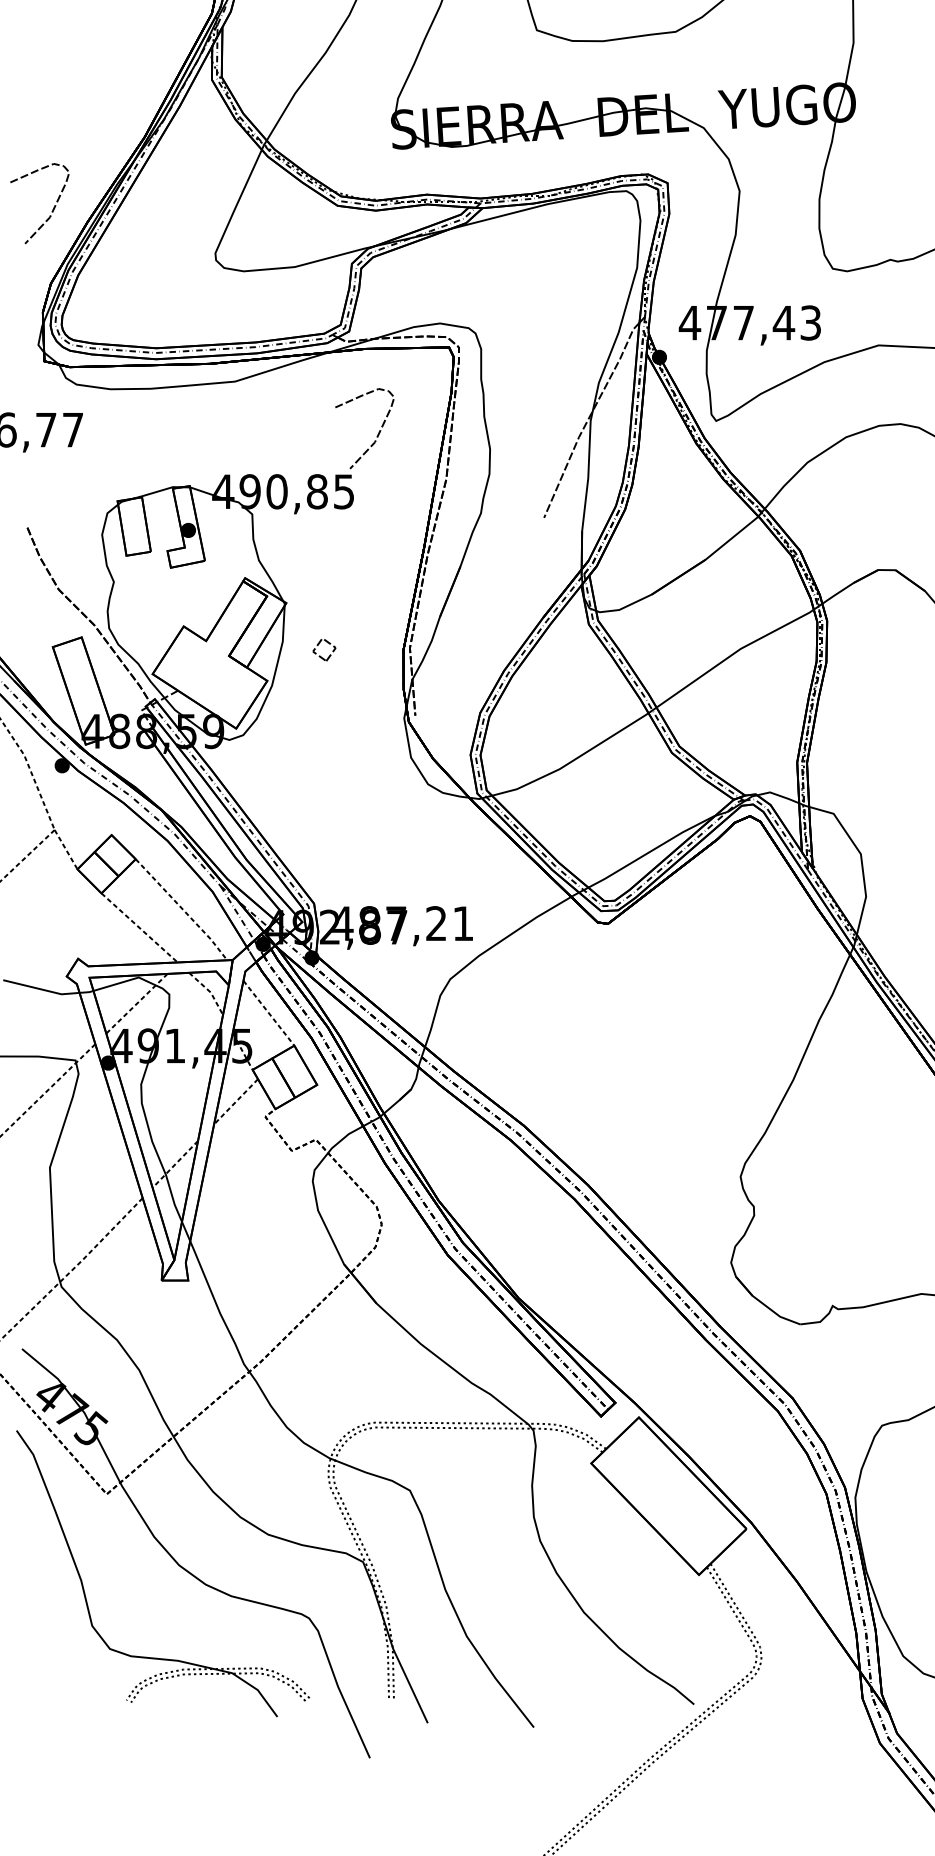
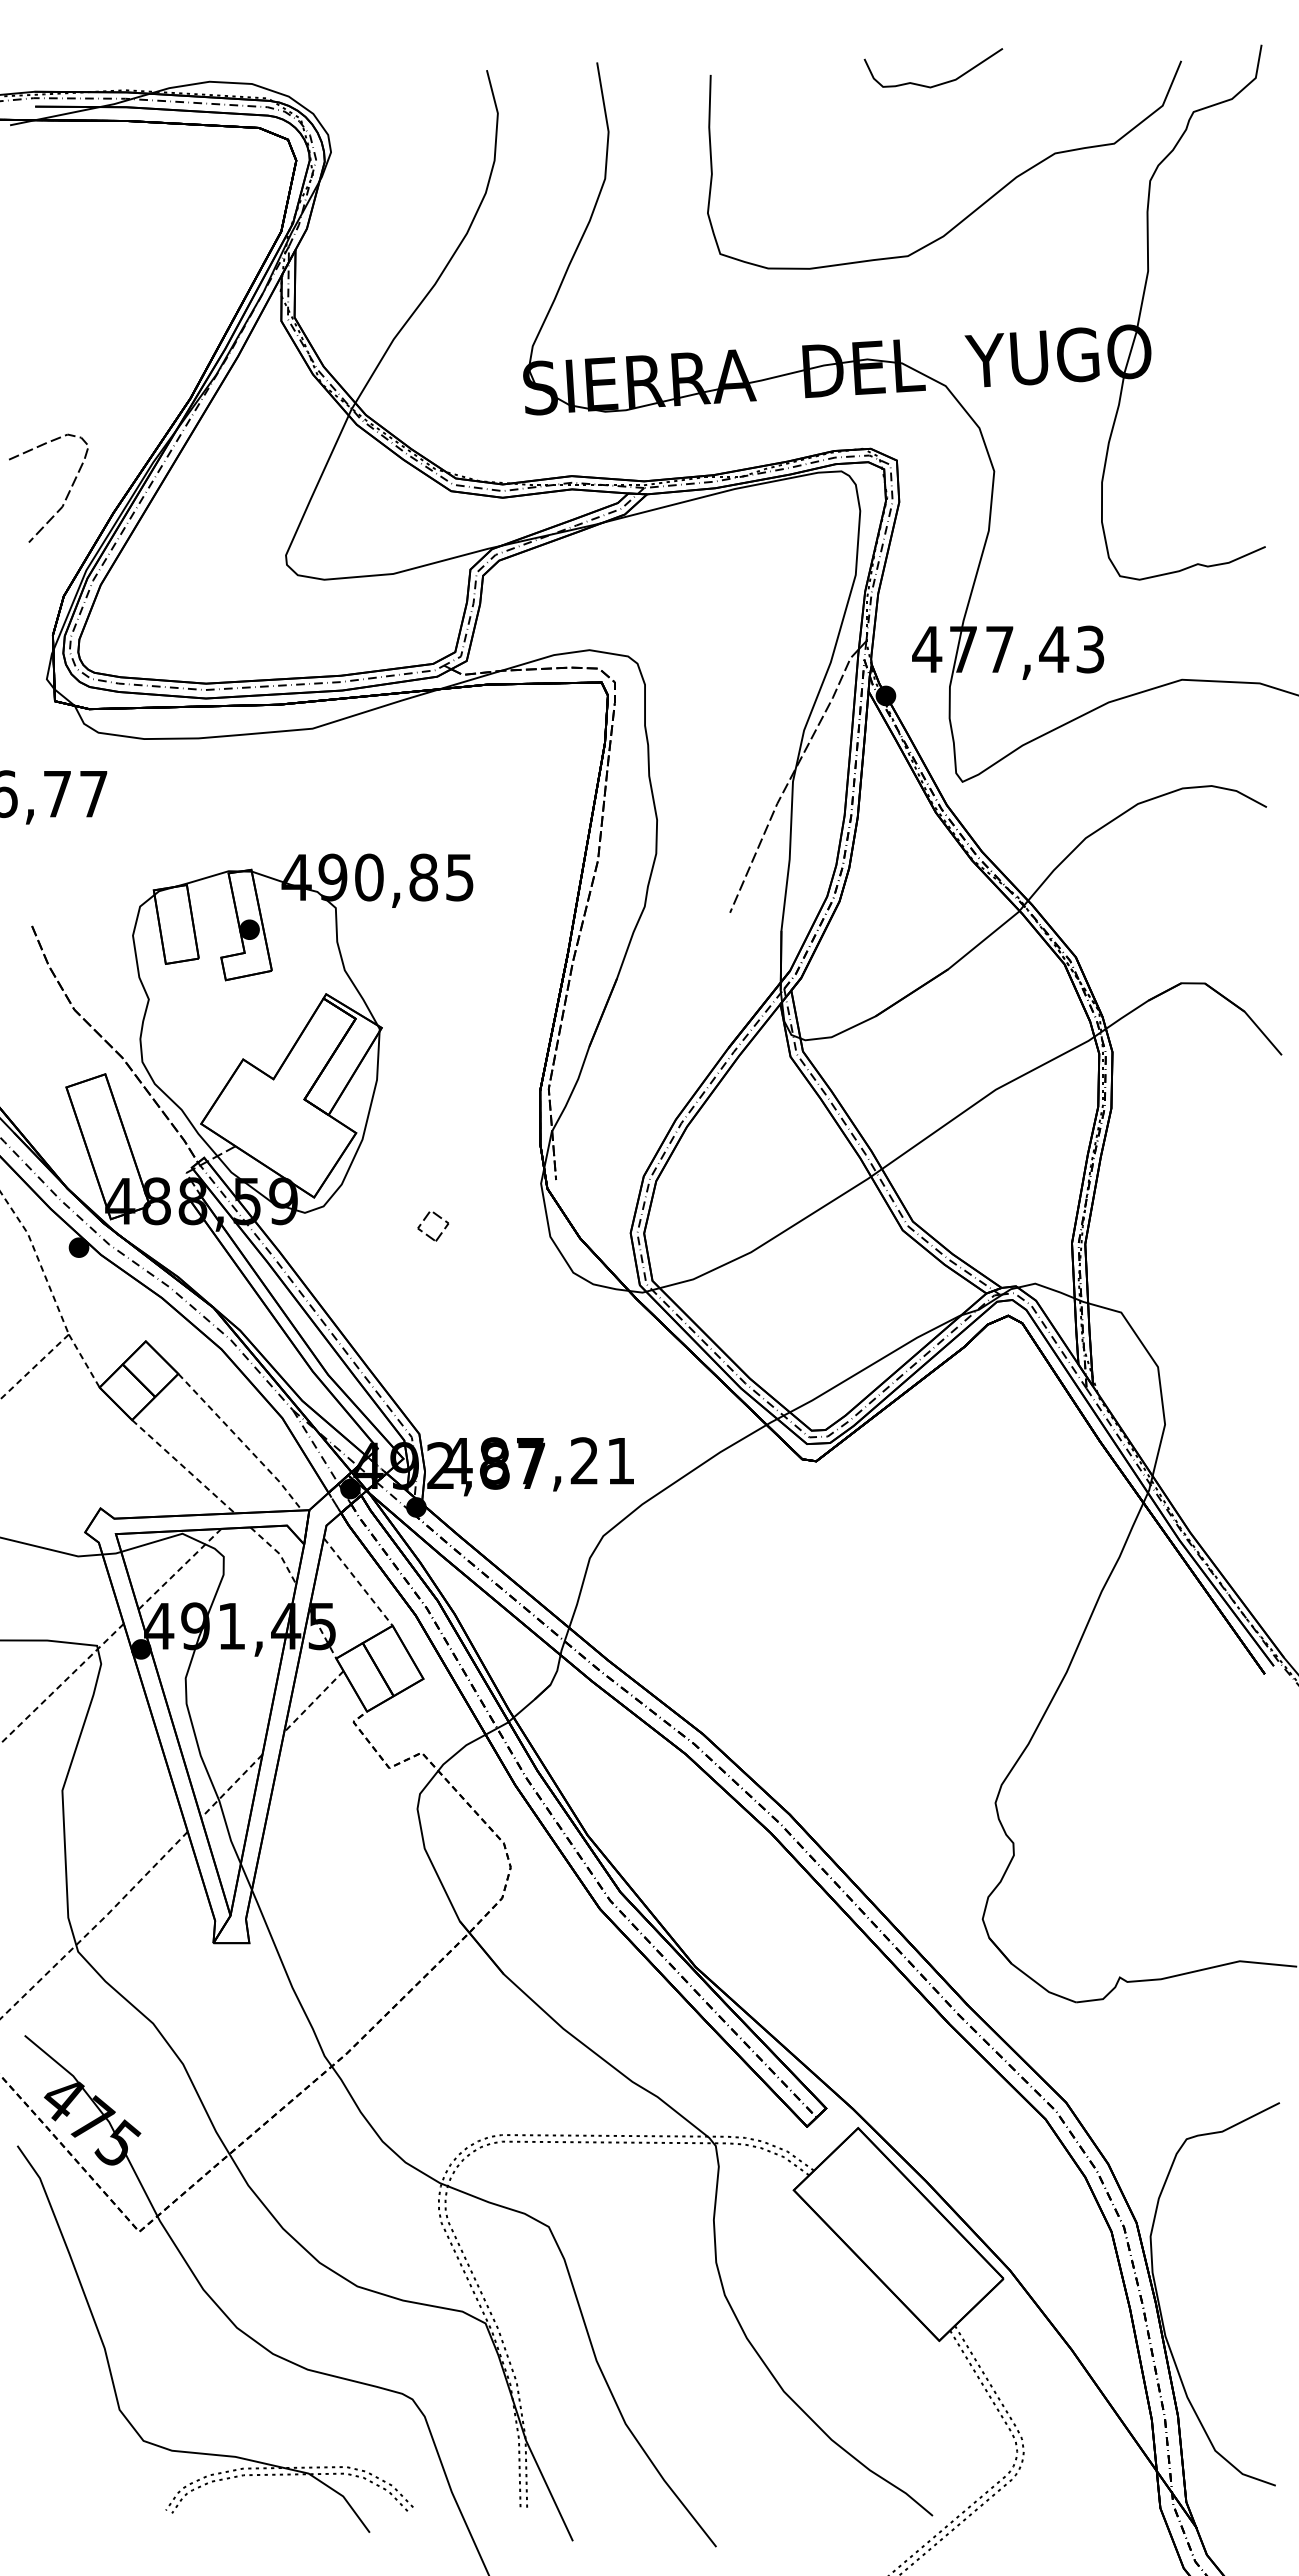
curve: (377, 434) -> (505, 799), removed
part: (320, 656) -> (428, 1234), moved

